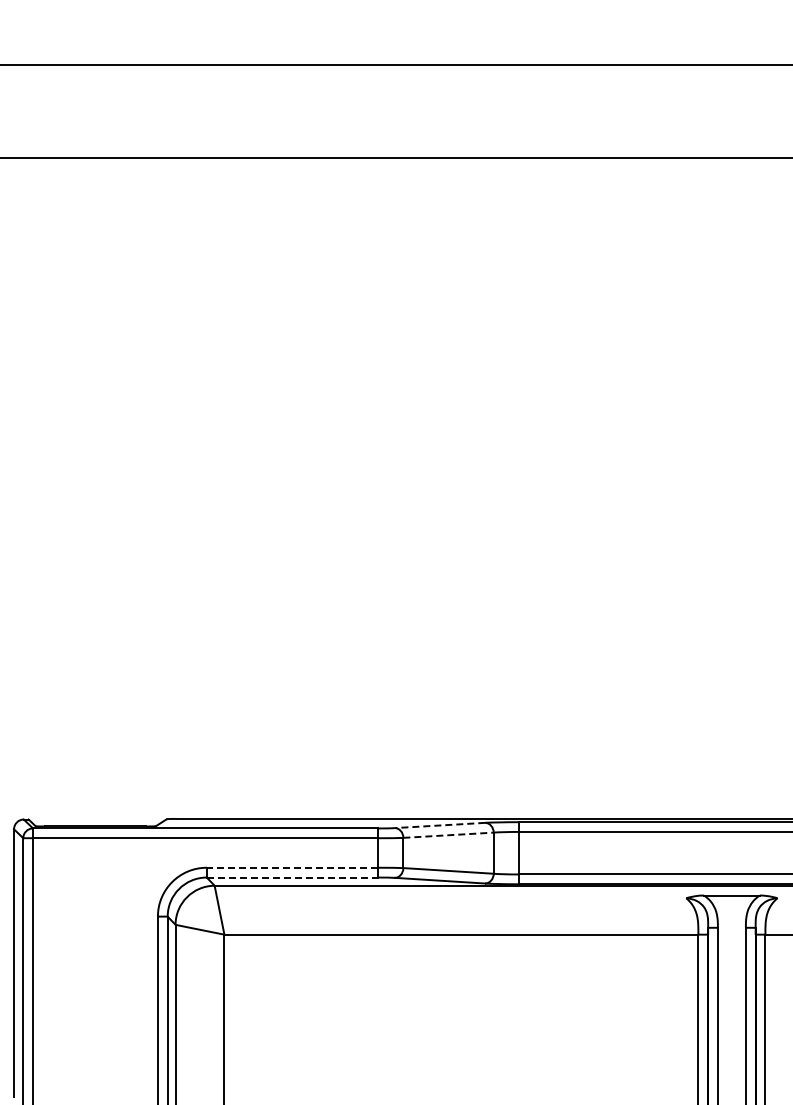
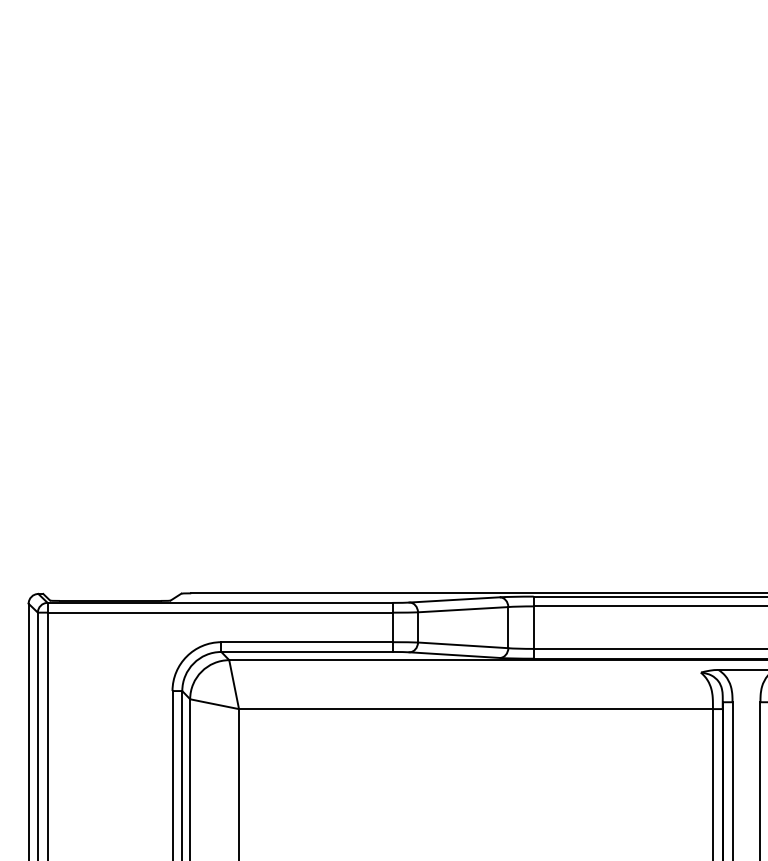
line: (439, 825) -> (454, 599), dashed -> solid
line: (449, 835) -> (464, 609), dashed -> solid
line: (292, 867) -> (307, 641), dashed -> solid
line: (292, 877) -> (307, 651), dashed -> solid

